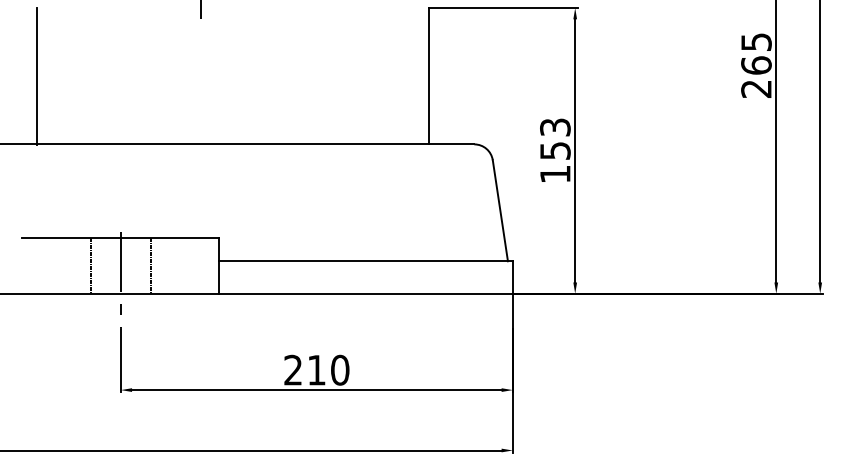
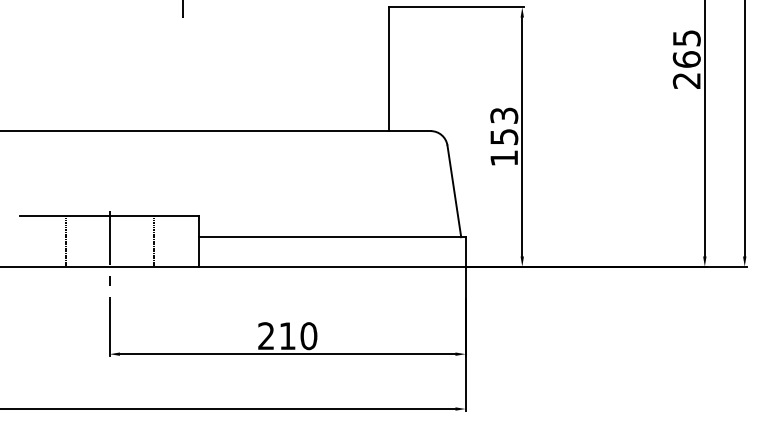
line: (36, 76) -> (33, 69), removed
line: (90, 265) -> (65, 241), moved
line: (150, 265) -> (153, 241), moved

